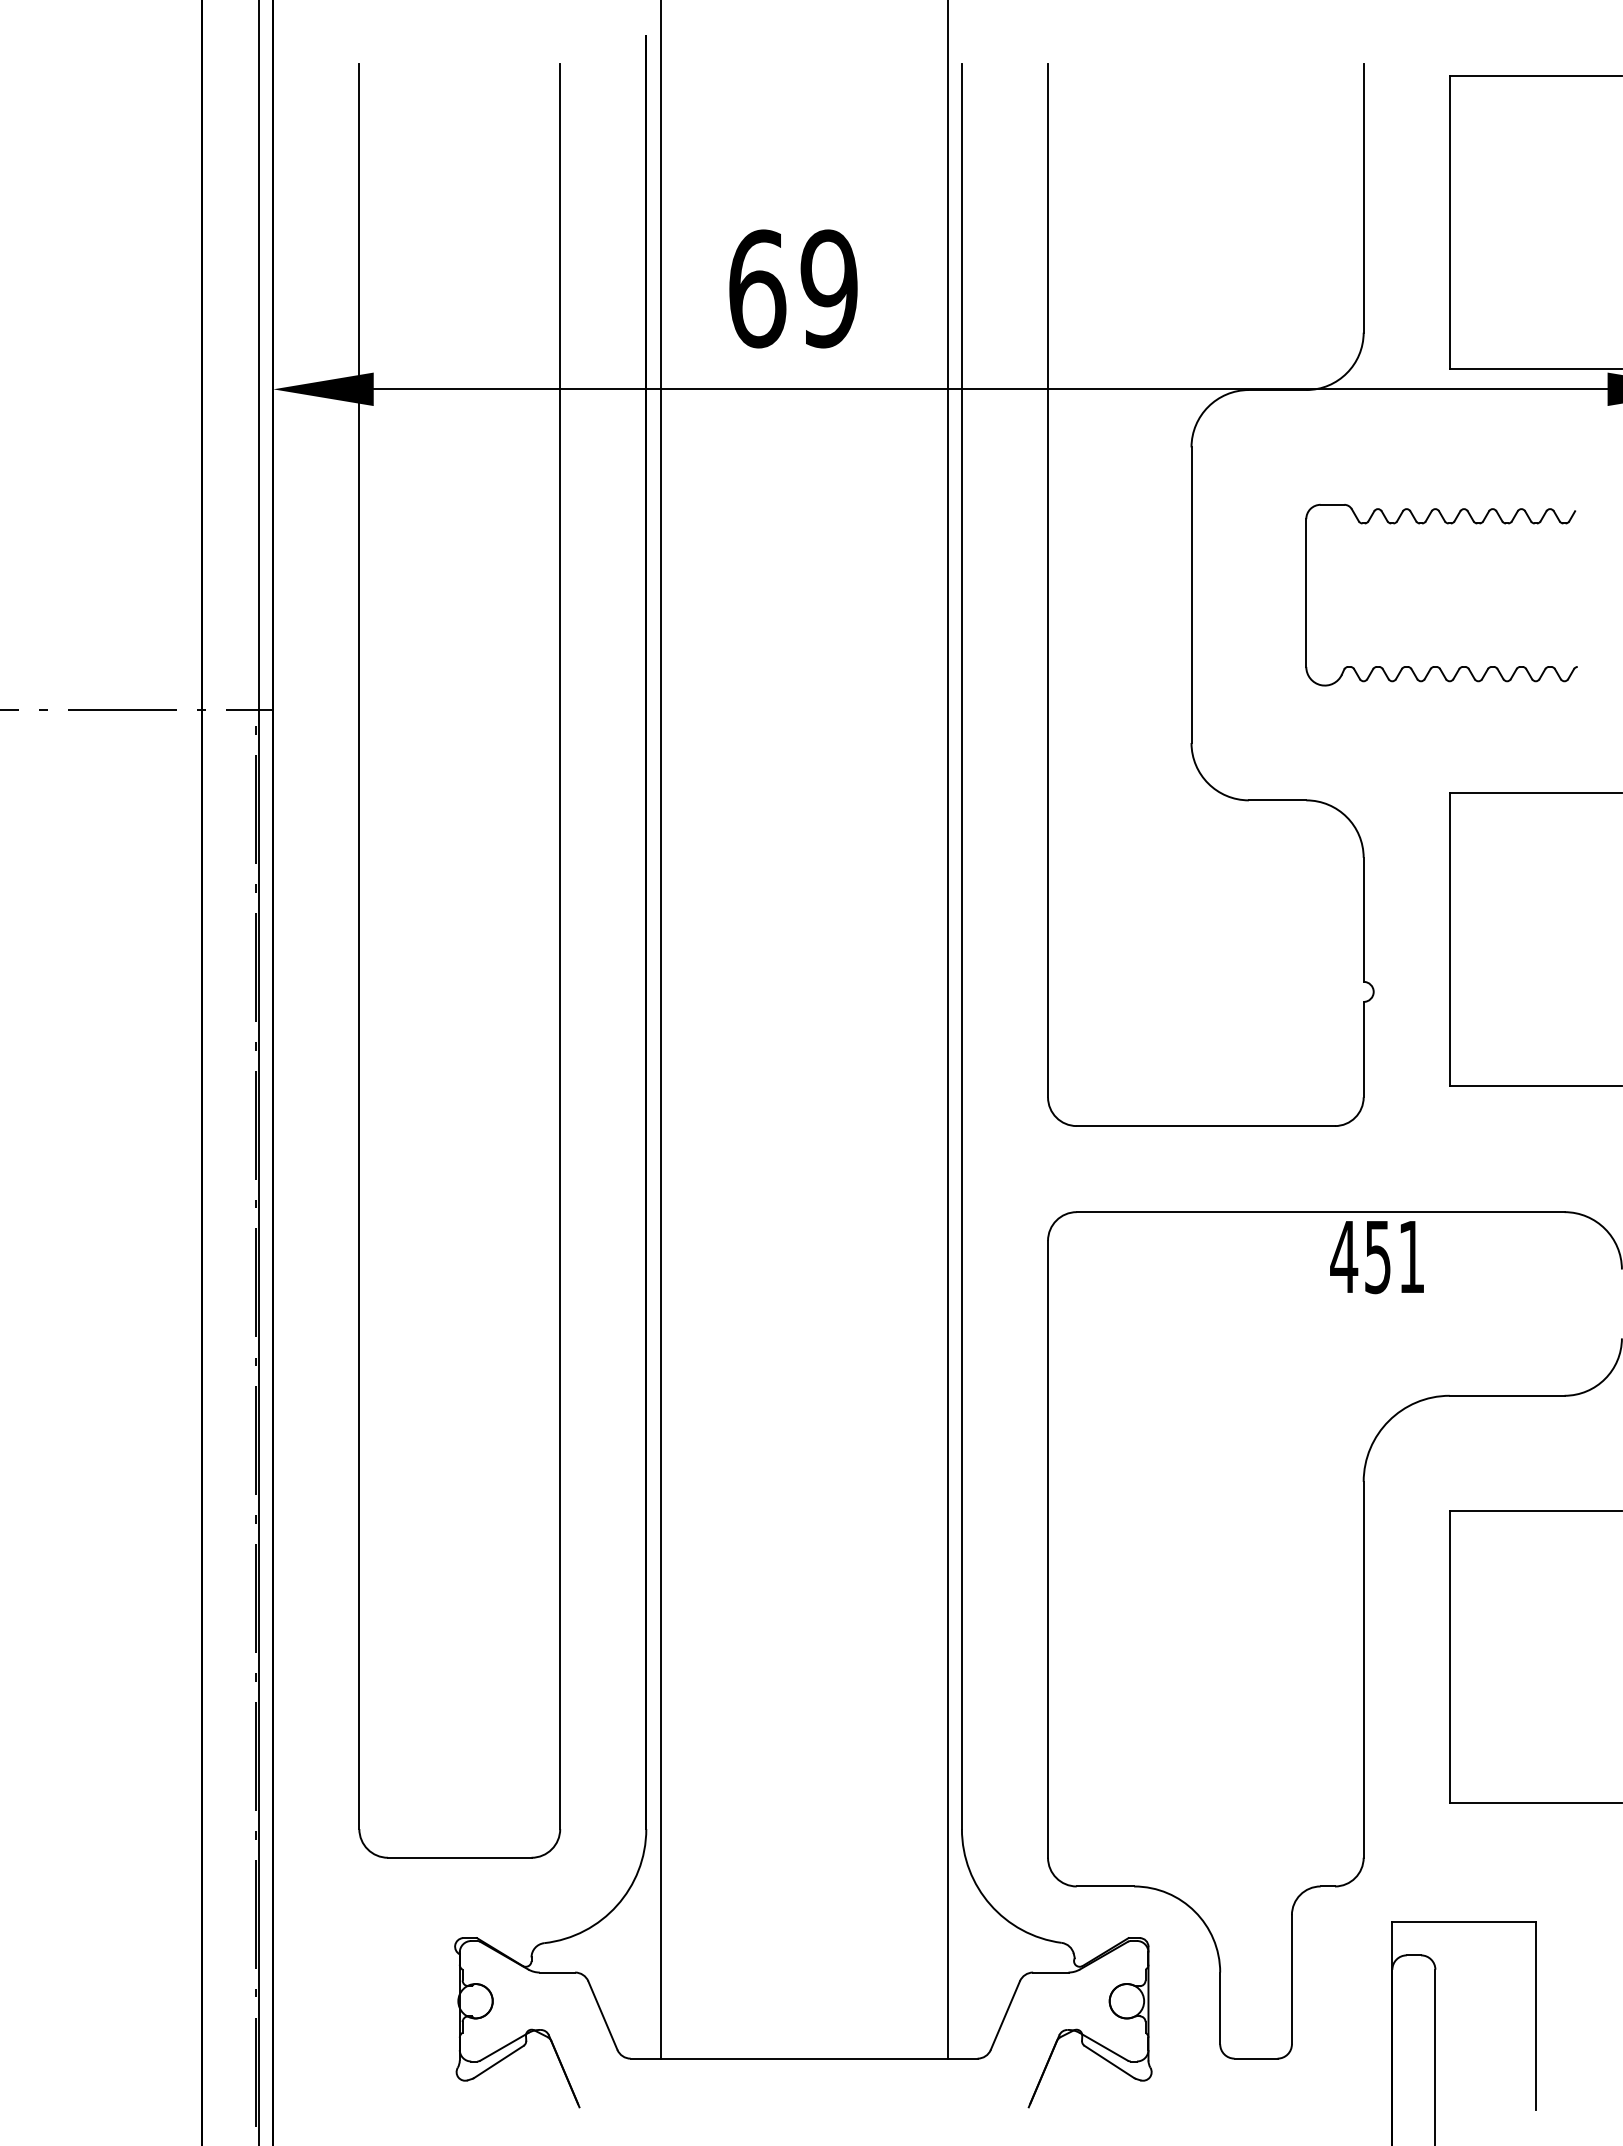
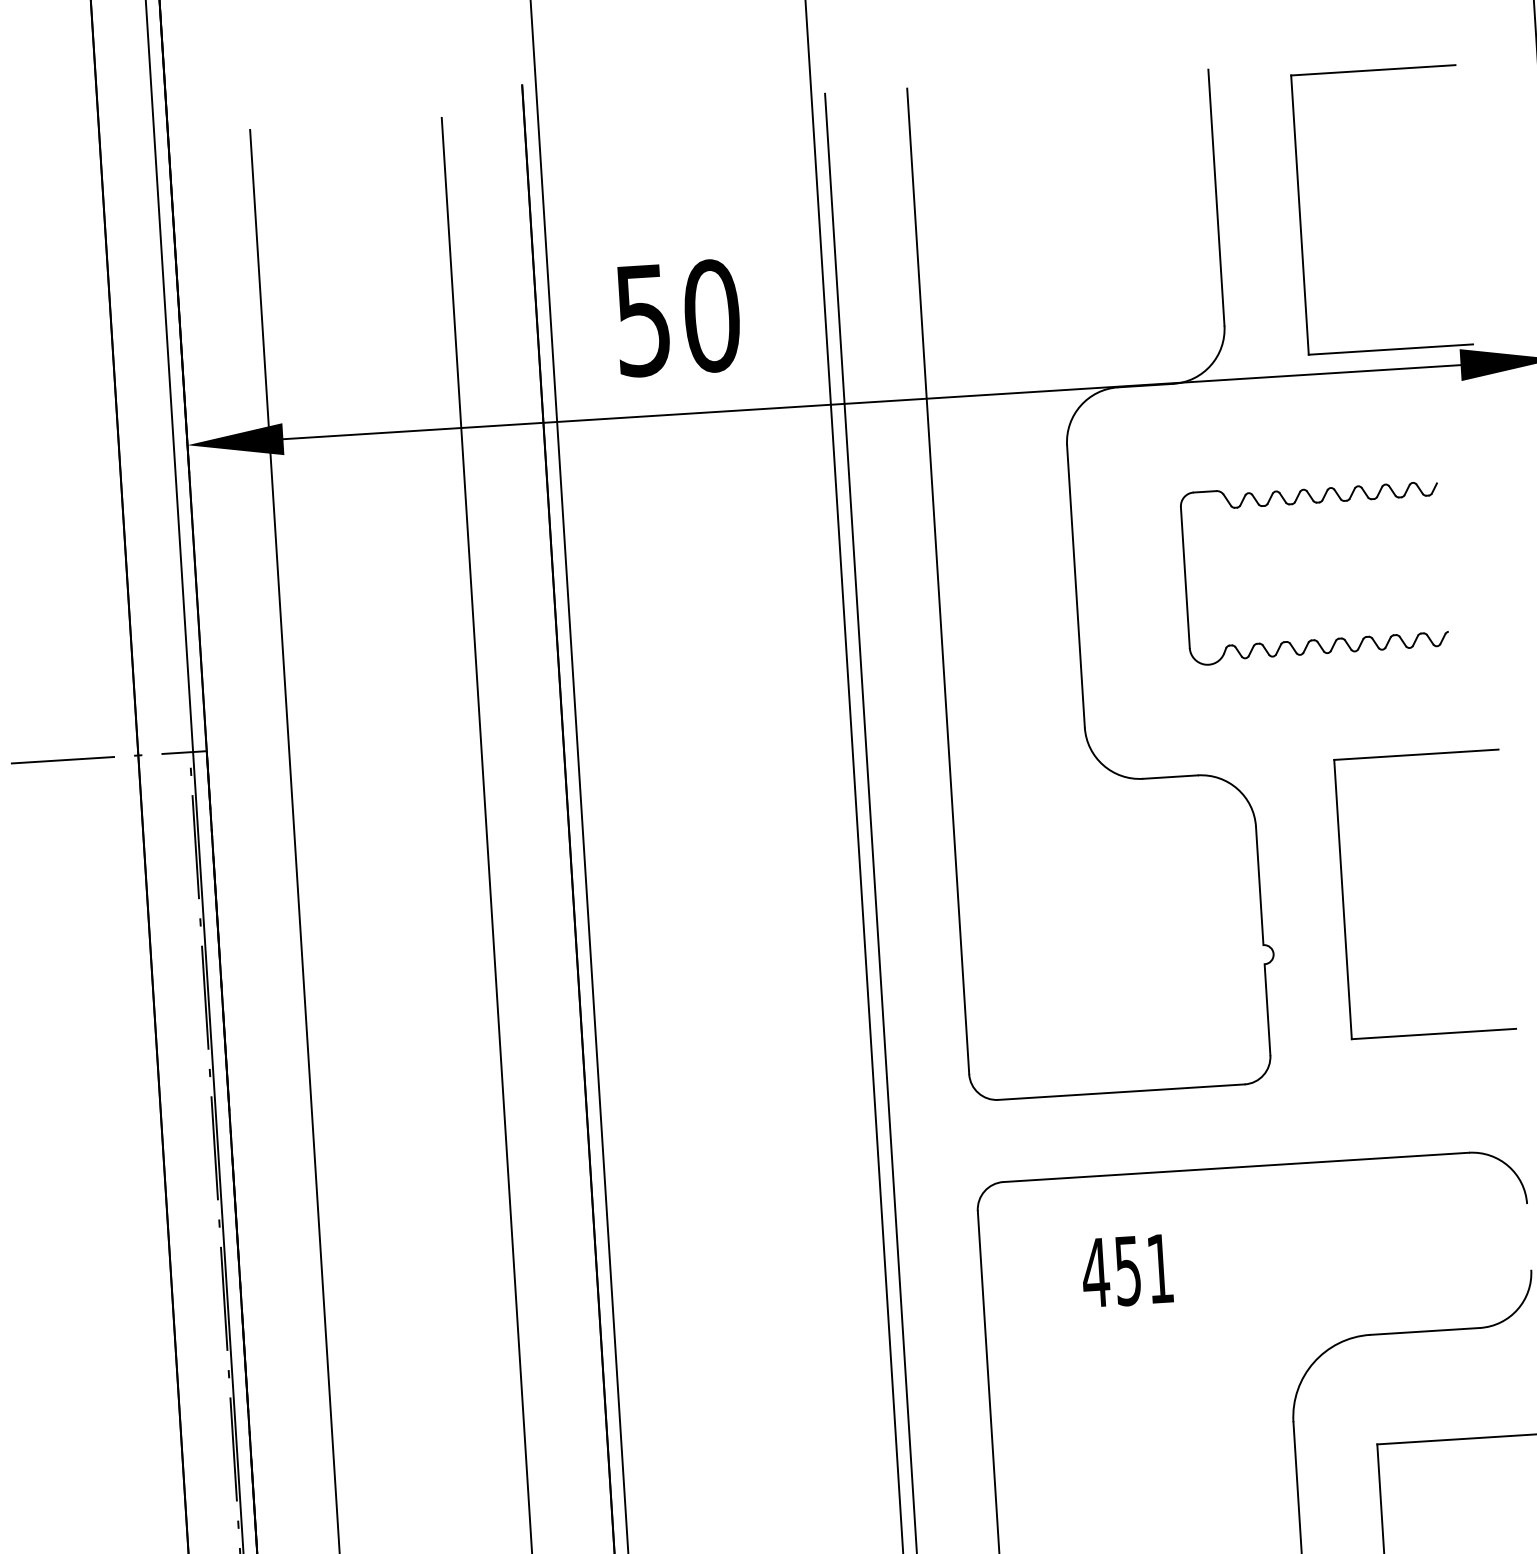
text: (793, 288) -> (677, 317), 69 -> 50
text: (1376, 1257) -> (1126, 1271), moved

